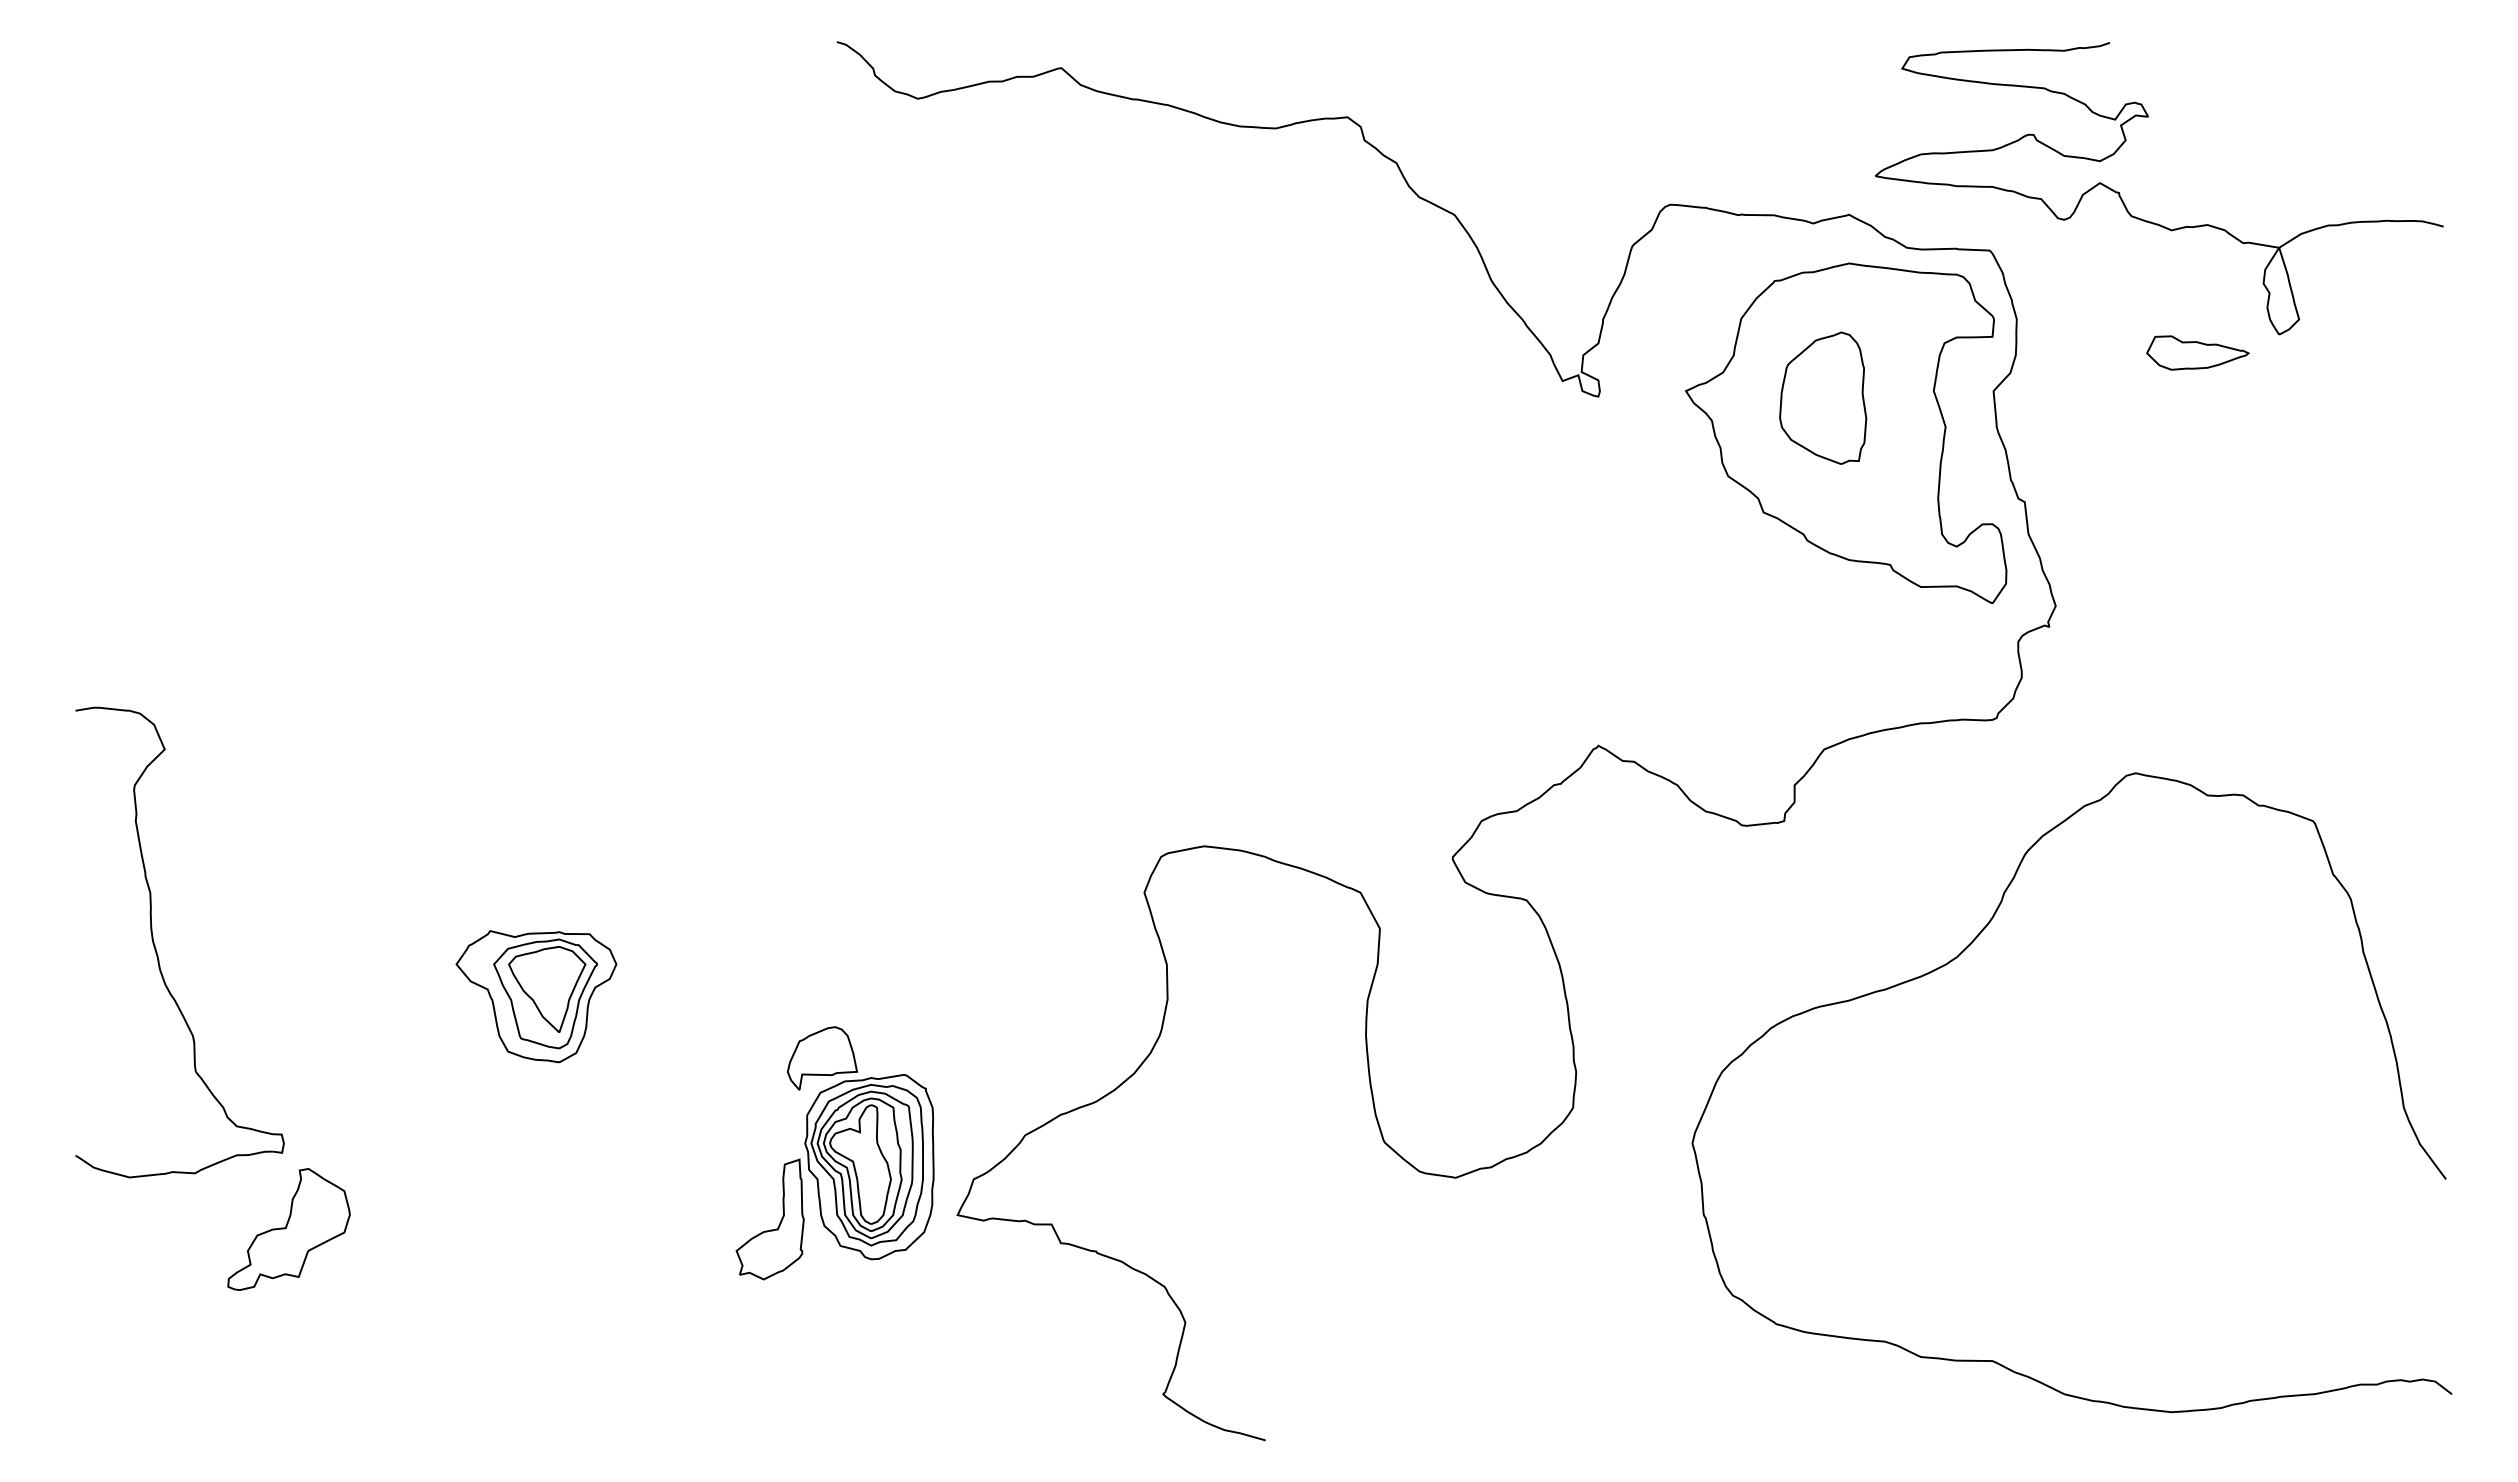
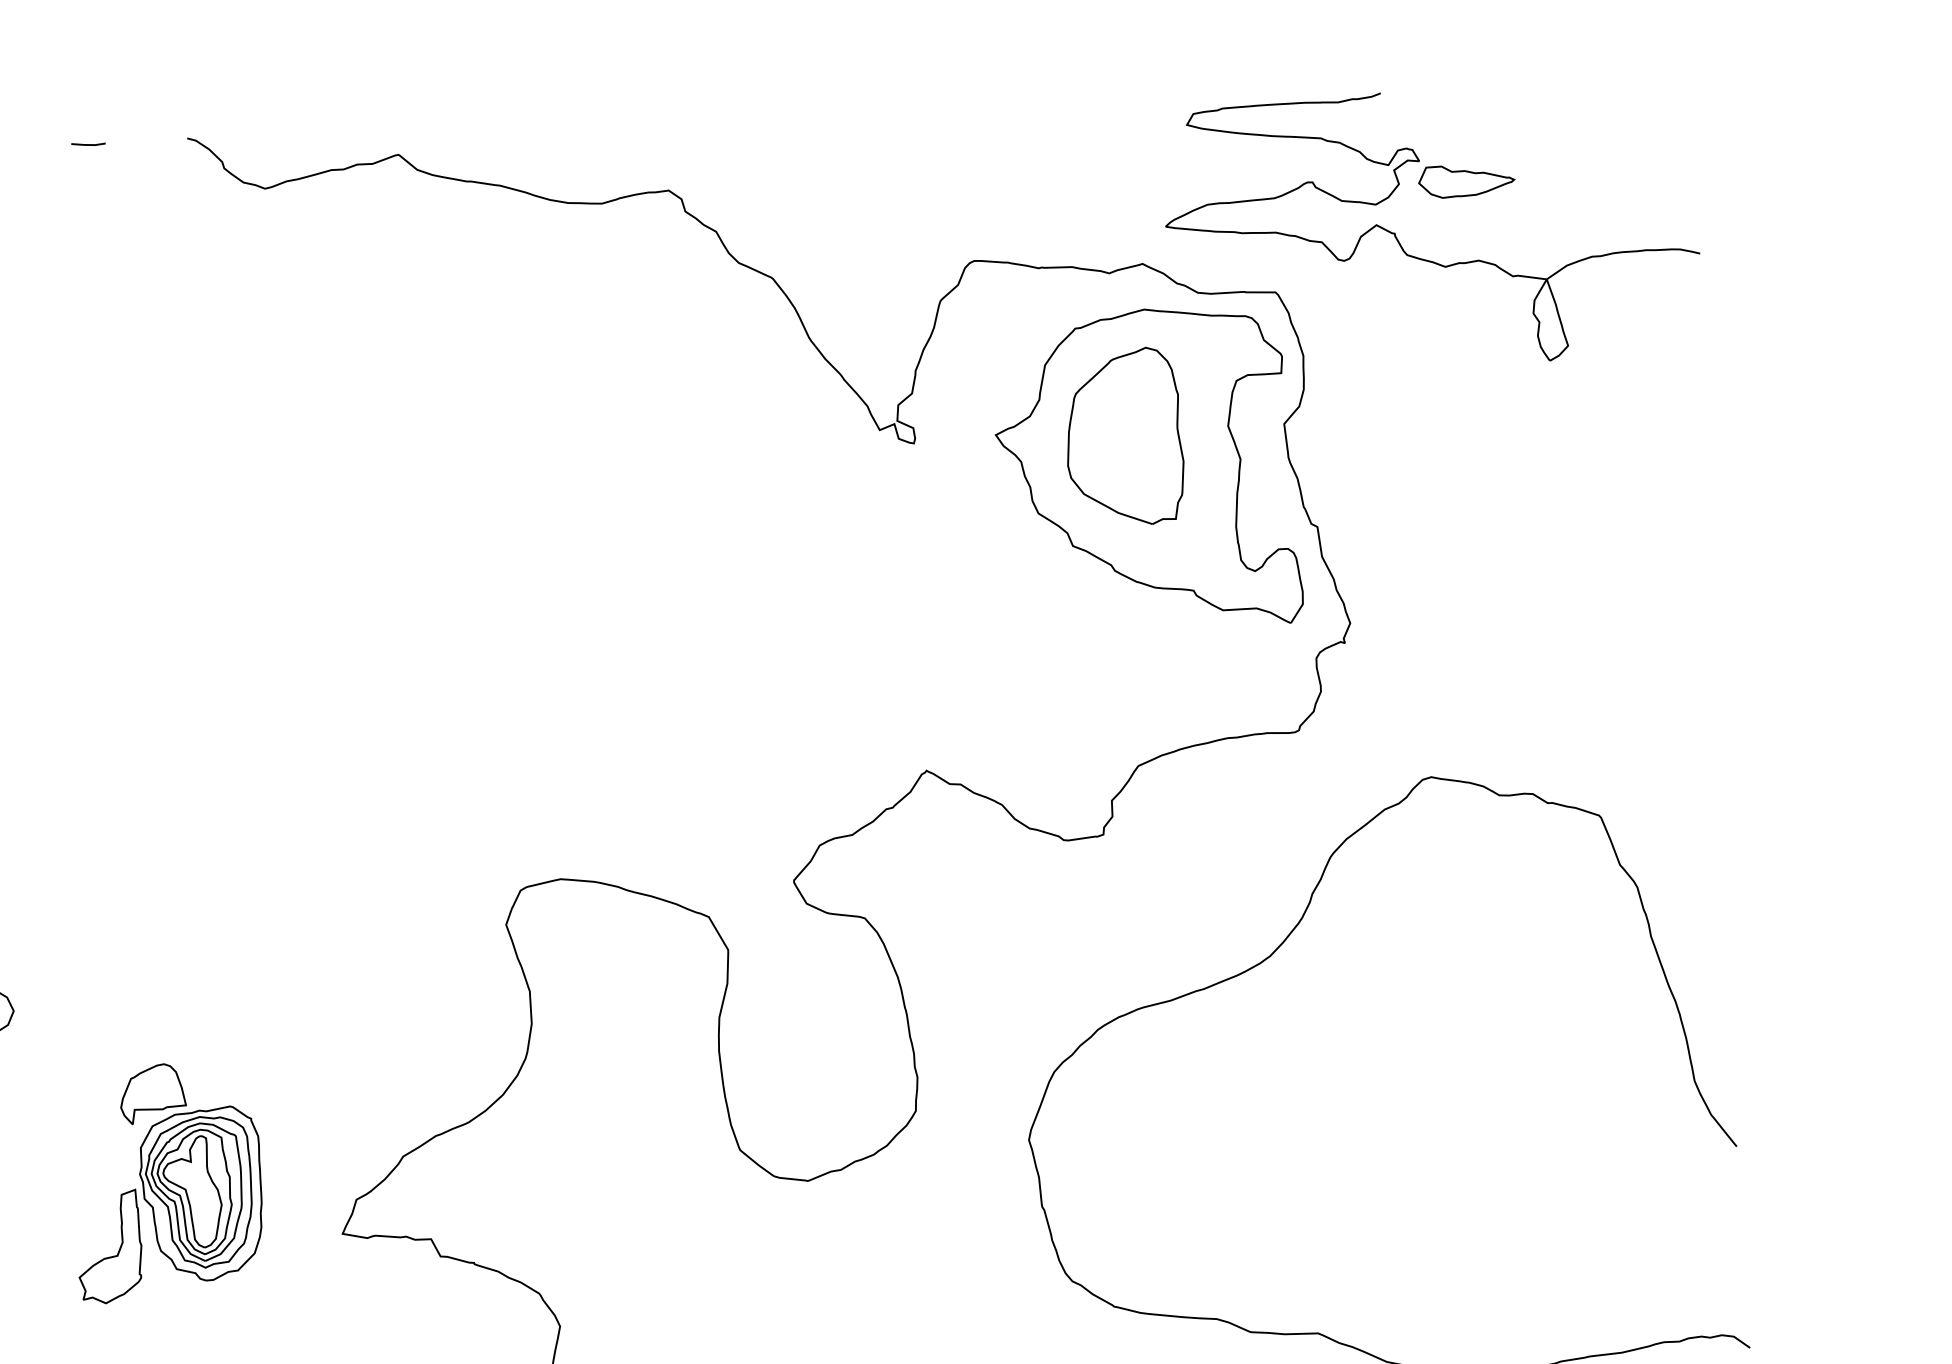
line: (731, 44) -> (88, 144), added
part: (2197, 352) -> (1466, 180), moved
part: (1822, 398) -> (1124, 437), size x1.43
part: (834, 1153) -> (167, 1182), moved

